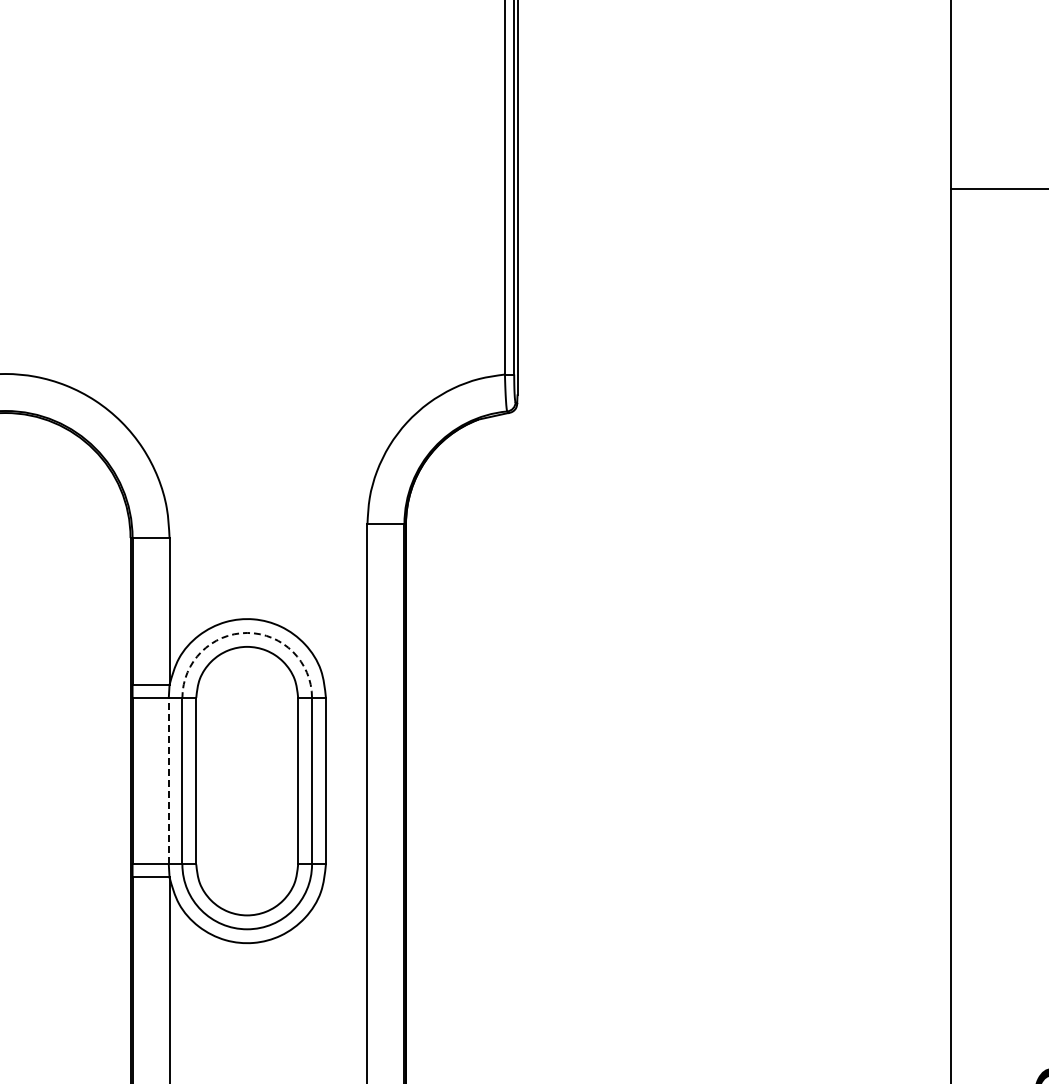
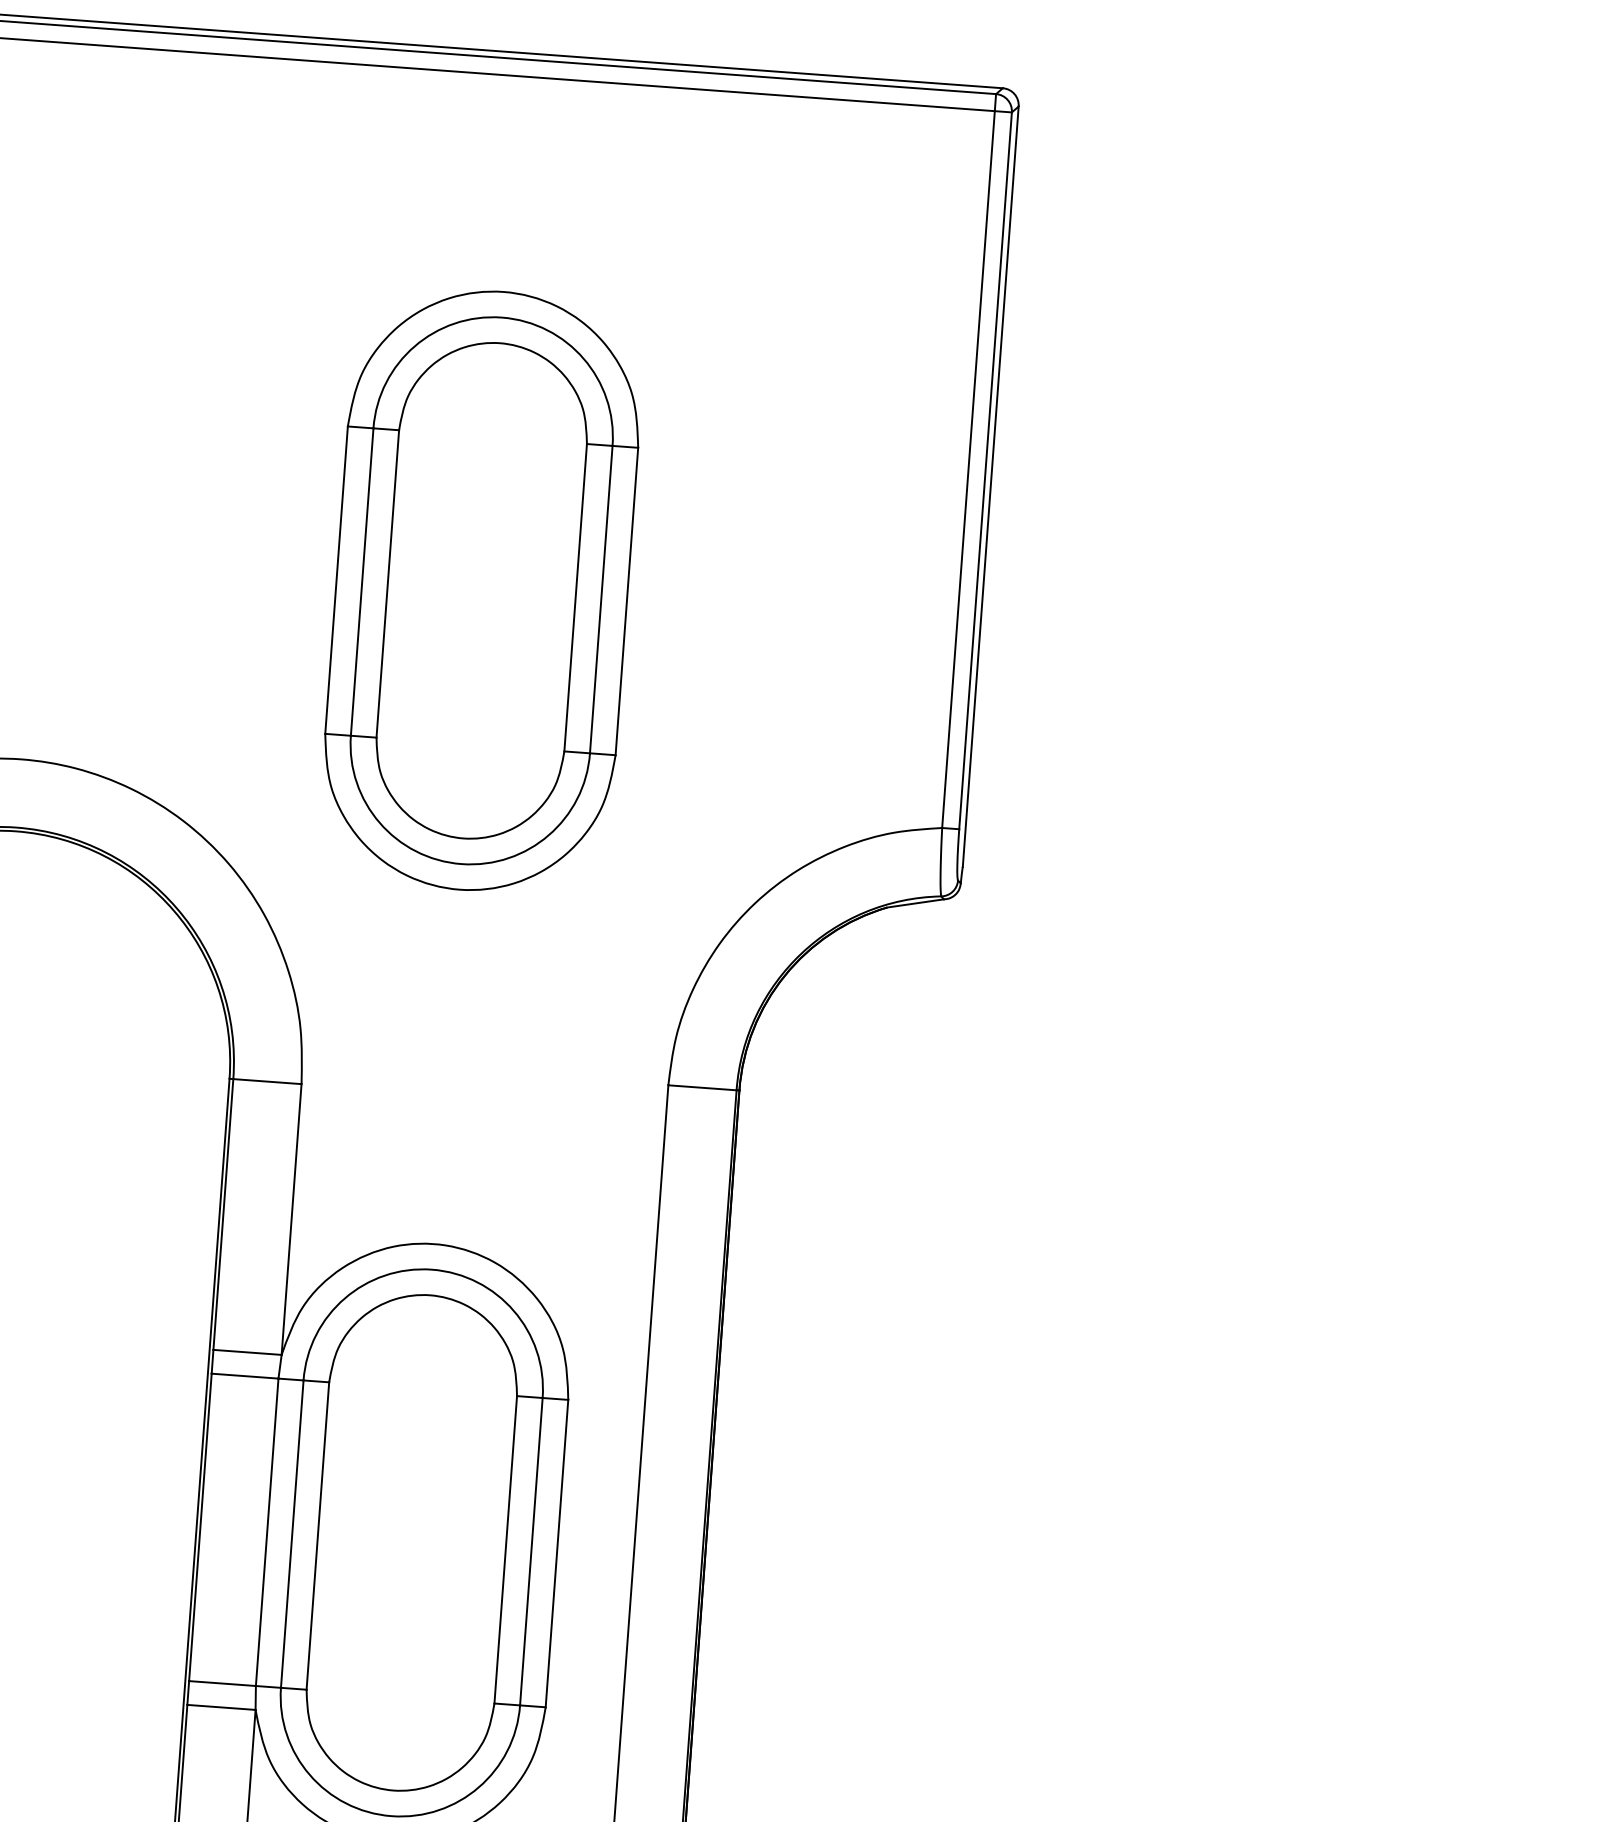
part: (246, 264) -> (480, 590), added
arc: (247, 632) -> (432, 1268), dashed -> solid
line: (168, 780) -> (266, 1531), dashed -> solid

